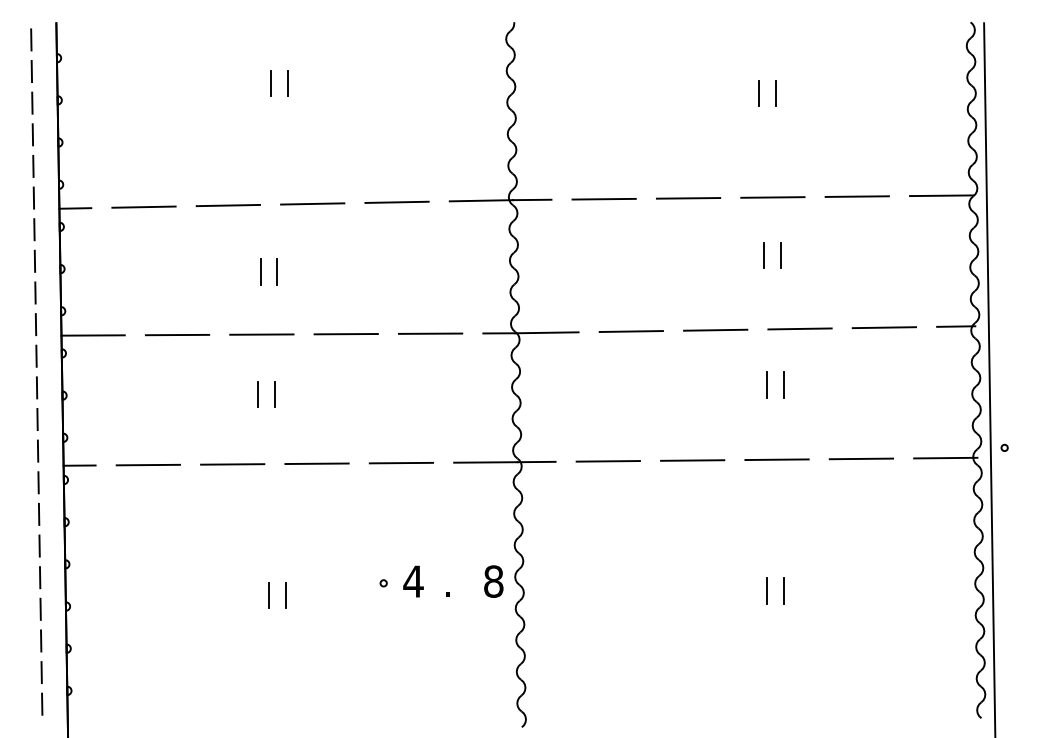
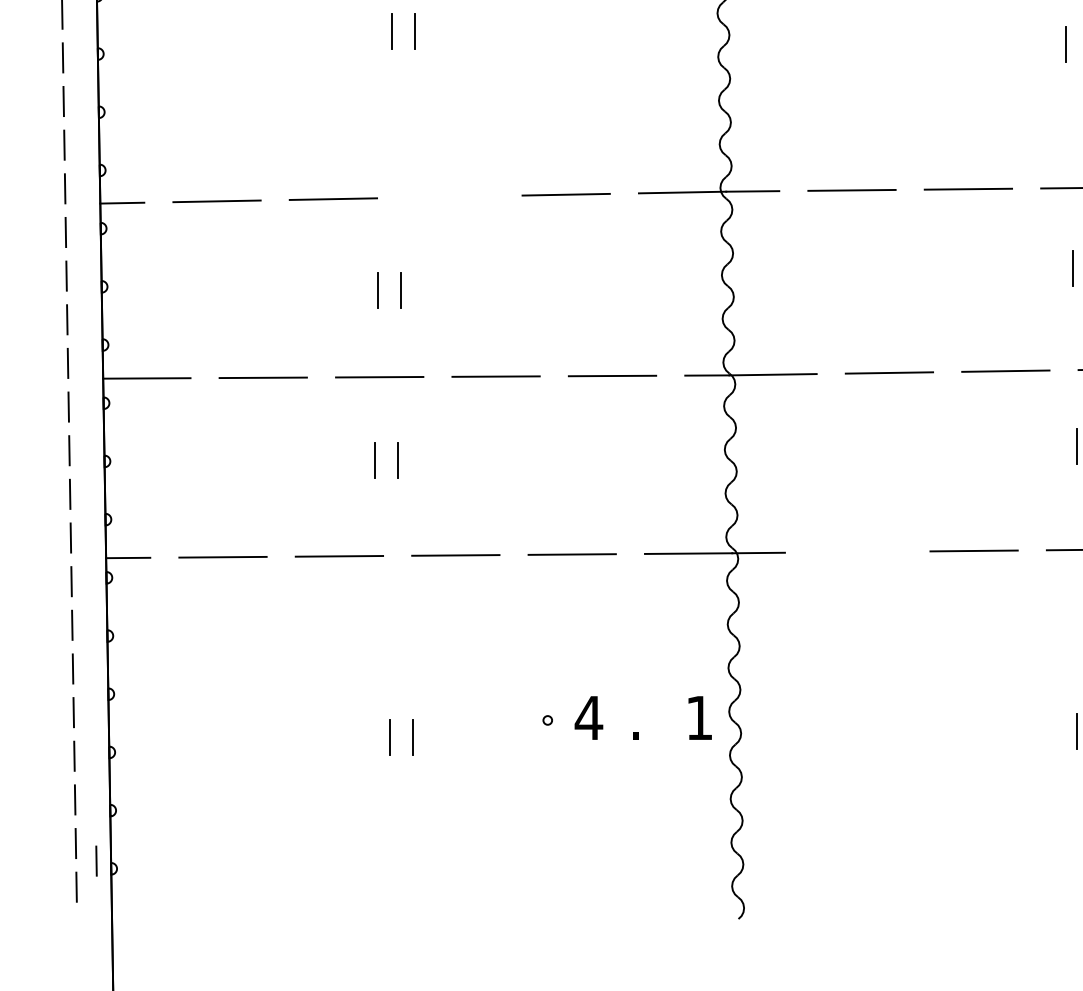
line: (312, 203) -> (449, 196), removed
line: (607, 461) -> (856, 552), removed
text: (493, 581) -> (699, 717), 8 -> 1
line: (56, 684) -> (96, 860), added

